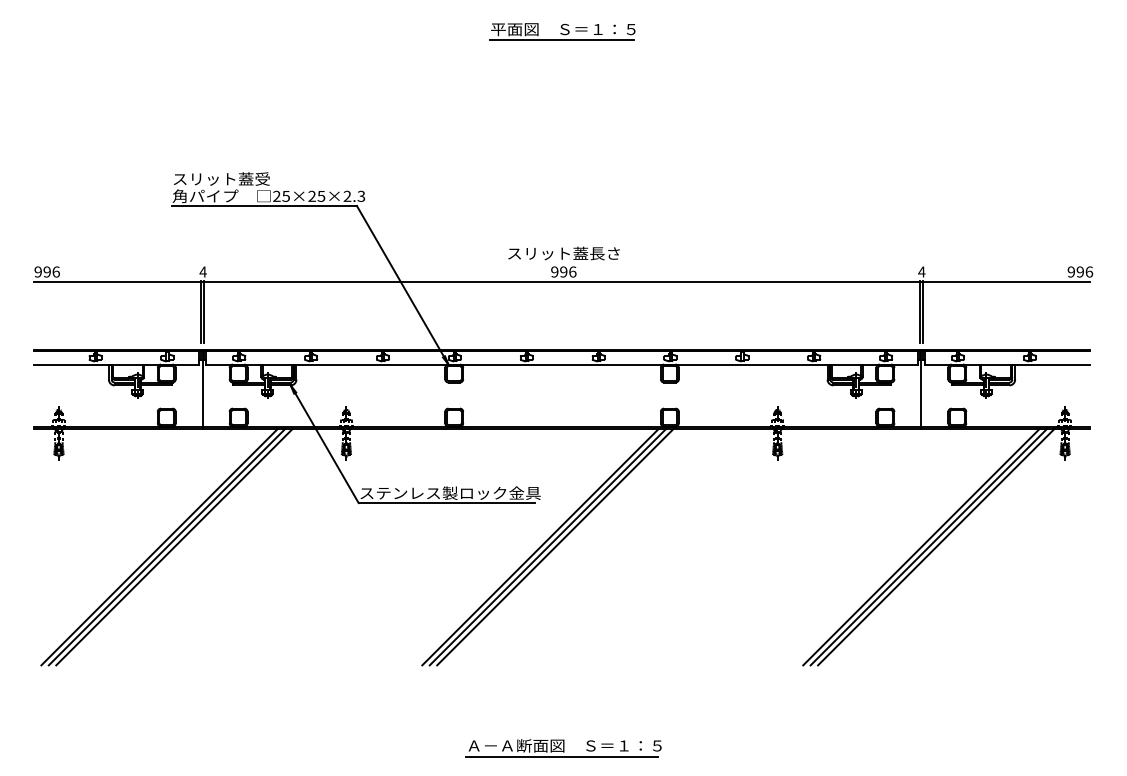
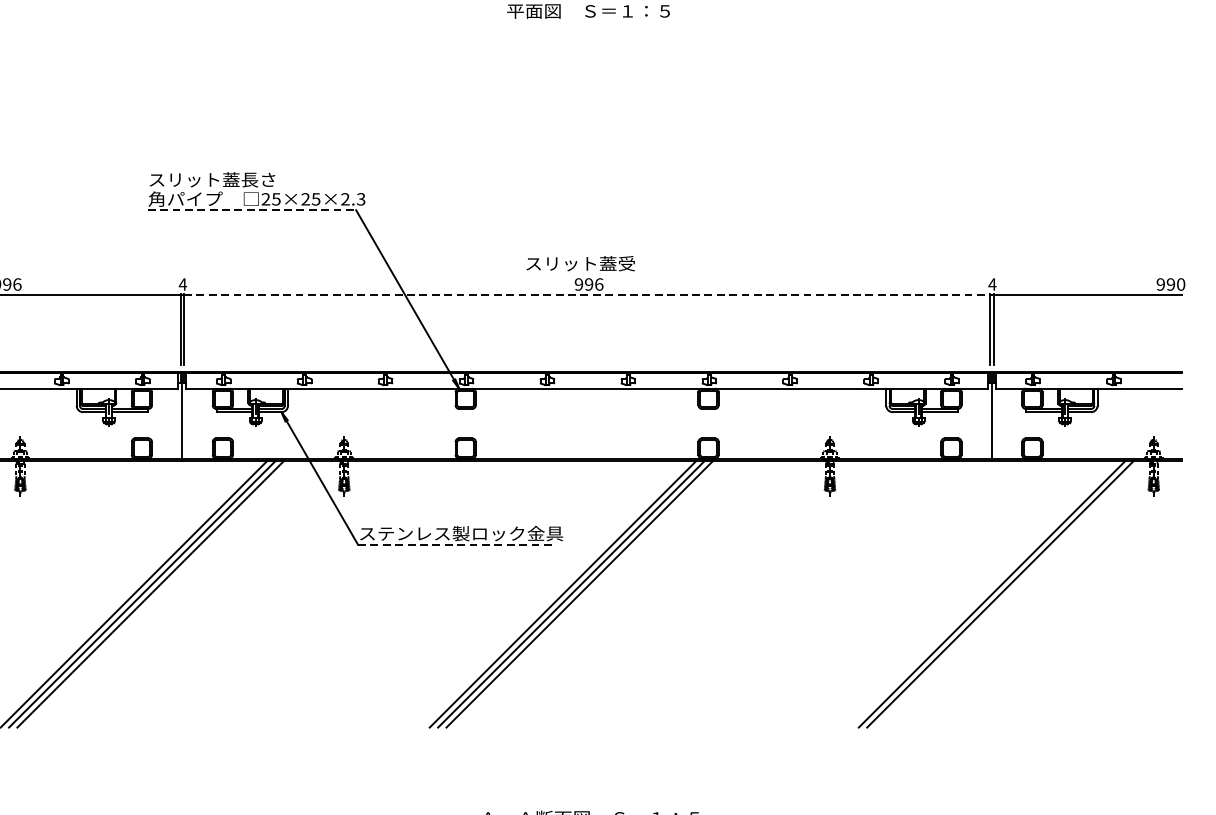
line: (561, 40) -> (586, 23), removed
text: (269, 178) -> (257, 179), スリット蓋受 -> スリット蓋長さ
line: (264, 206) -> (251, 210), solid -> dashed
text: (604, 253) -> (634, 263), スリット蓋長さ -> スリット蓋受
text: (1089, 271) -> (1181, 283), 996 -> 990
line: (562, 281) -> (587, 295), solid -> dashed
line: (447, 503) -> (458, 545), solid -> dashed
line: (936, 546) -> (1008, 593), removed

